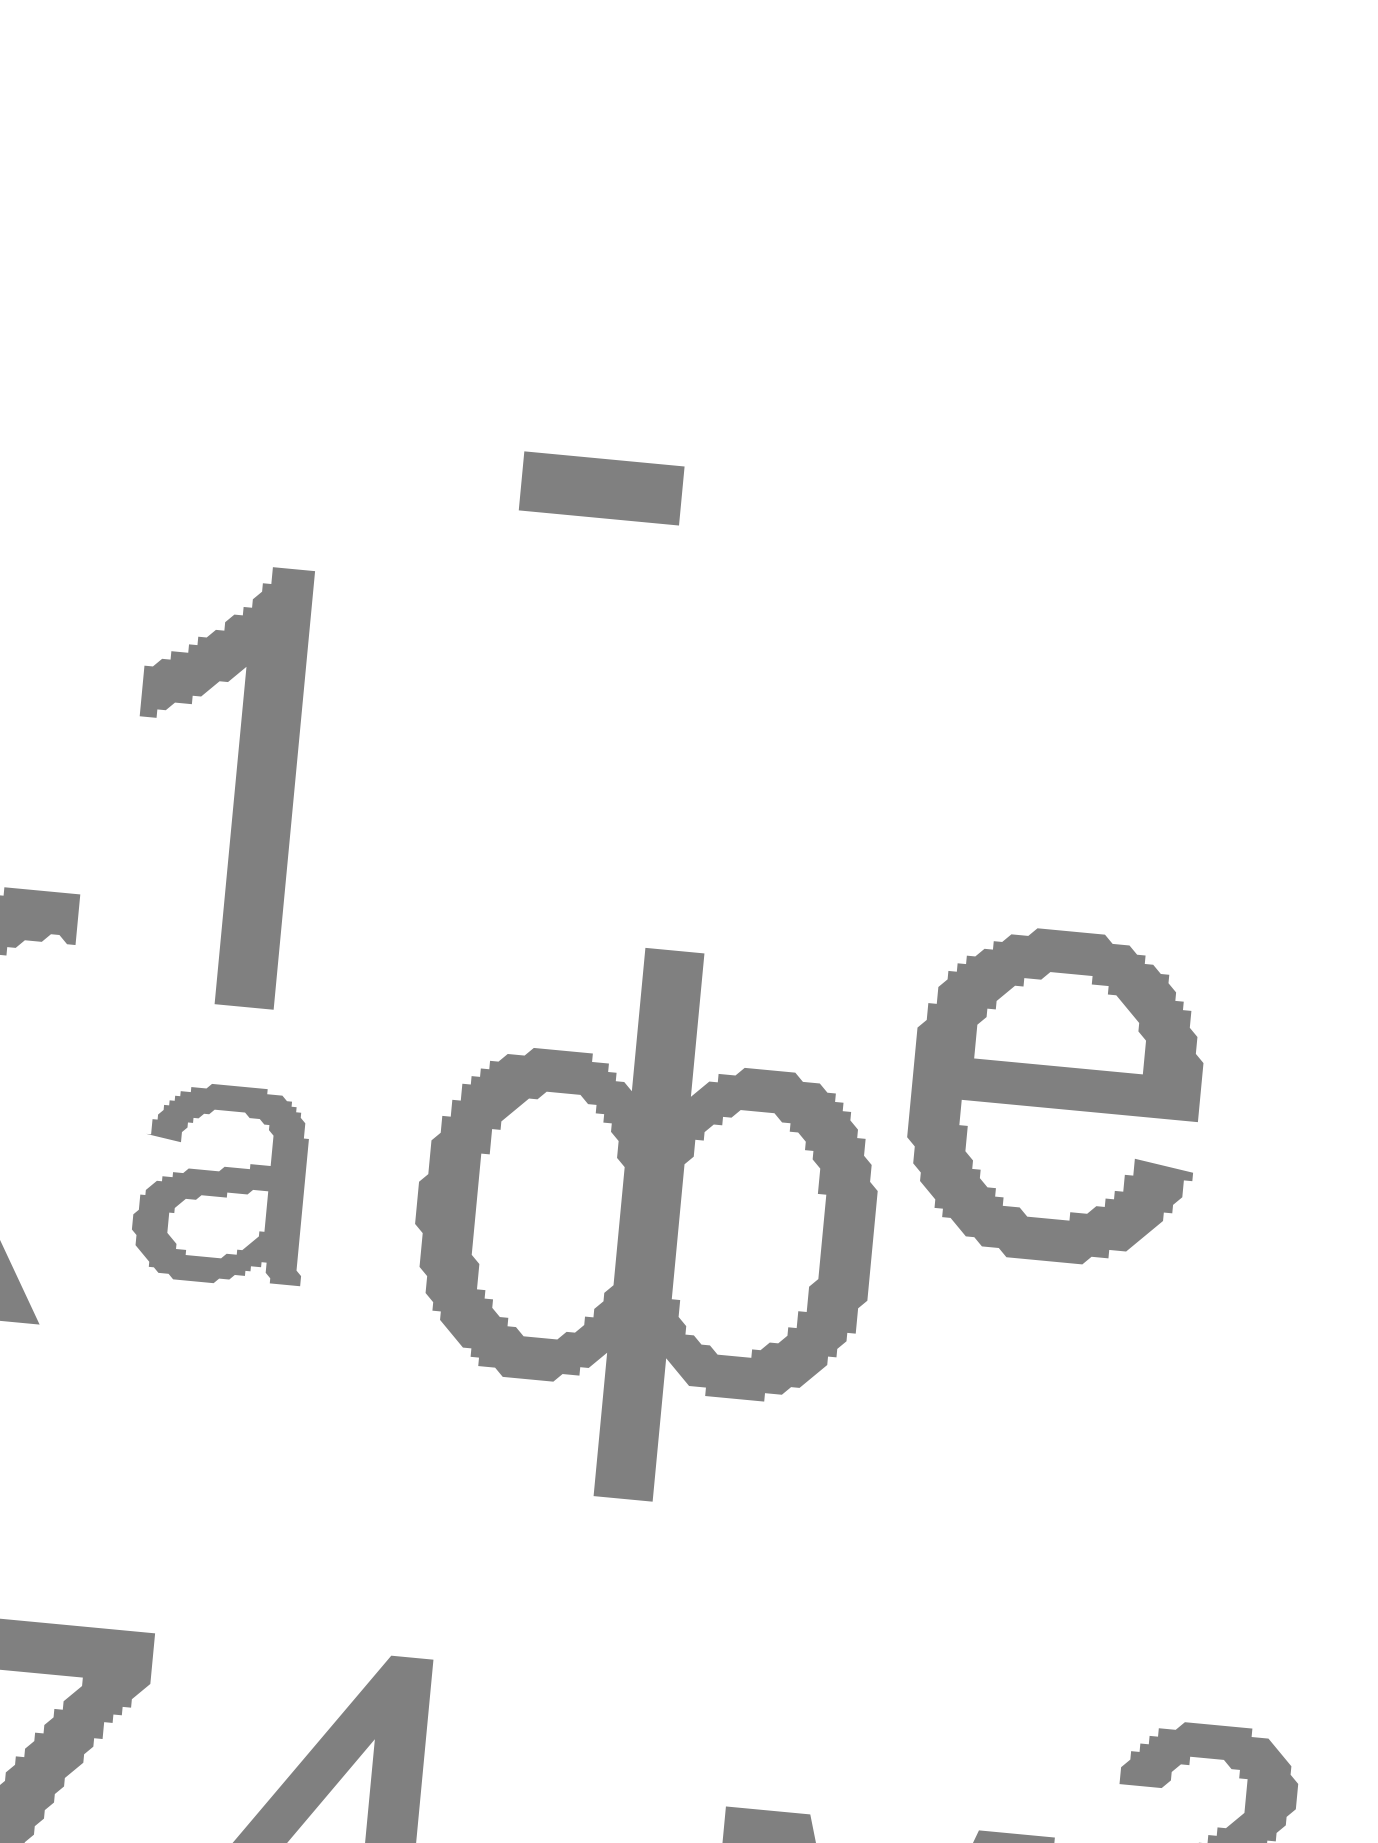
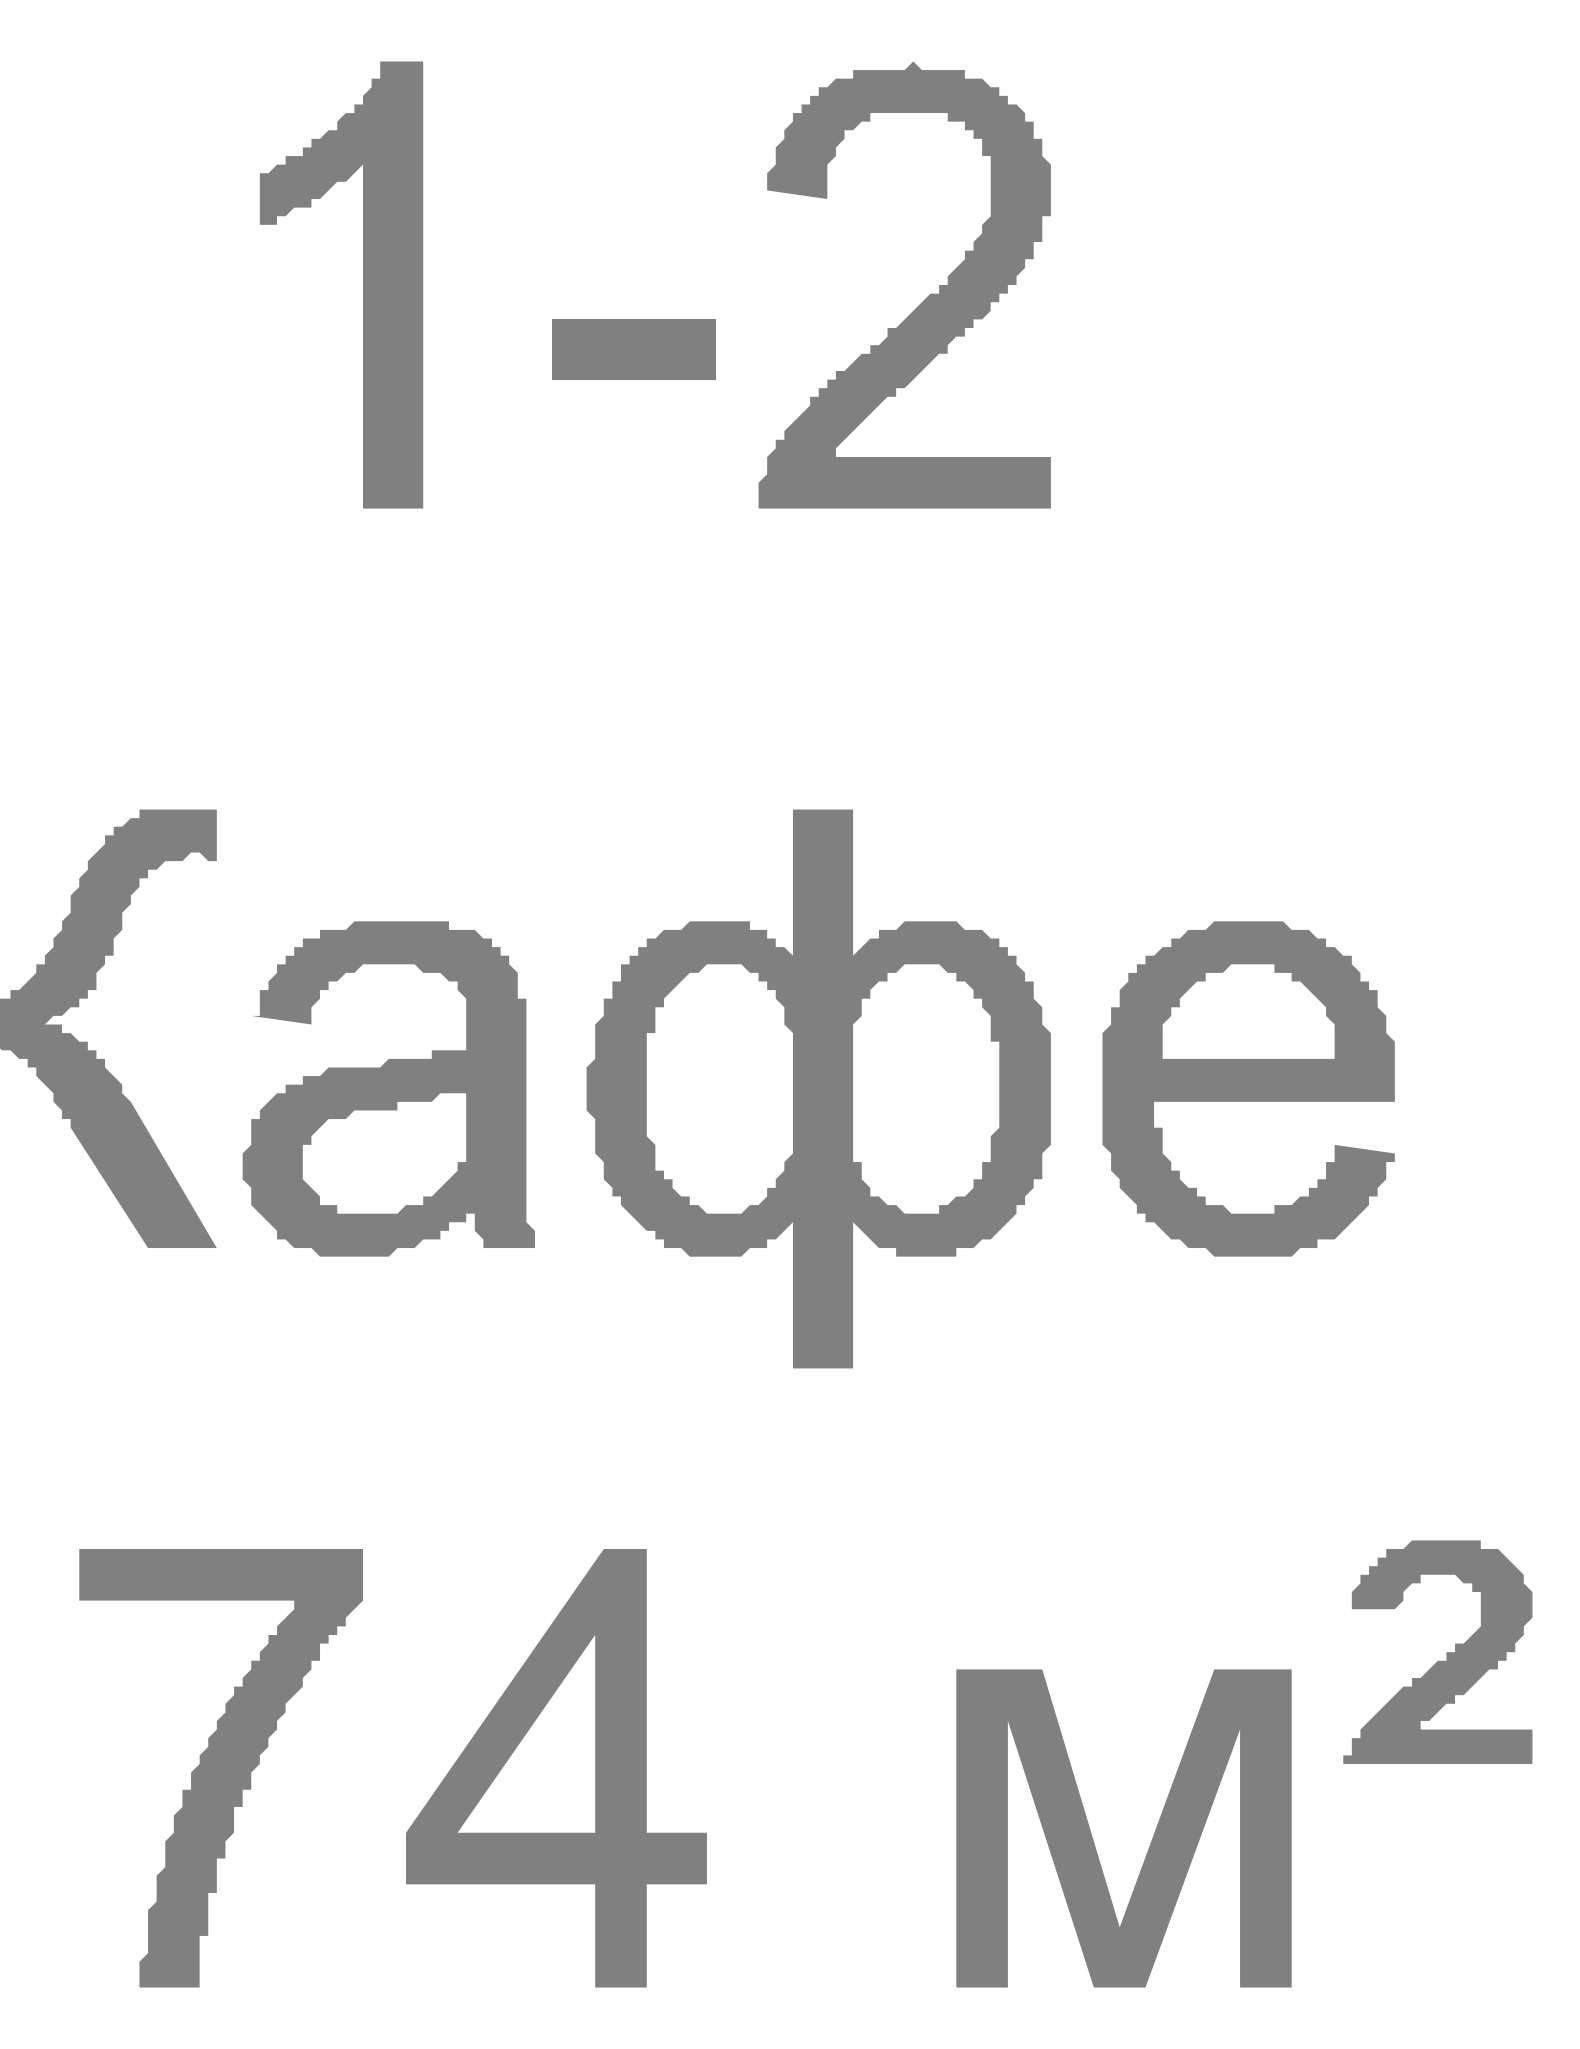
fill: (803, 443) -> (904, 284), added
part: (601, 488) -> (633, 349), moved
part: (235, 784) -> (363, 284), moved
part: (1055, 1095) -> (1248, 1088), moved
part: (222, 1183) -> (388, 1088), size x1.67

